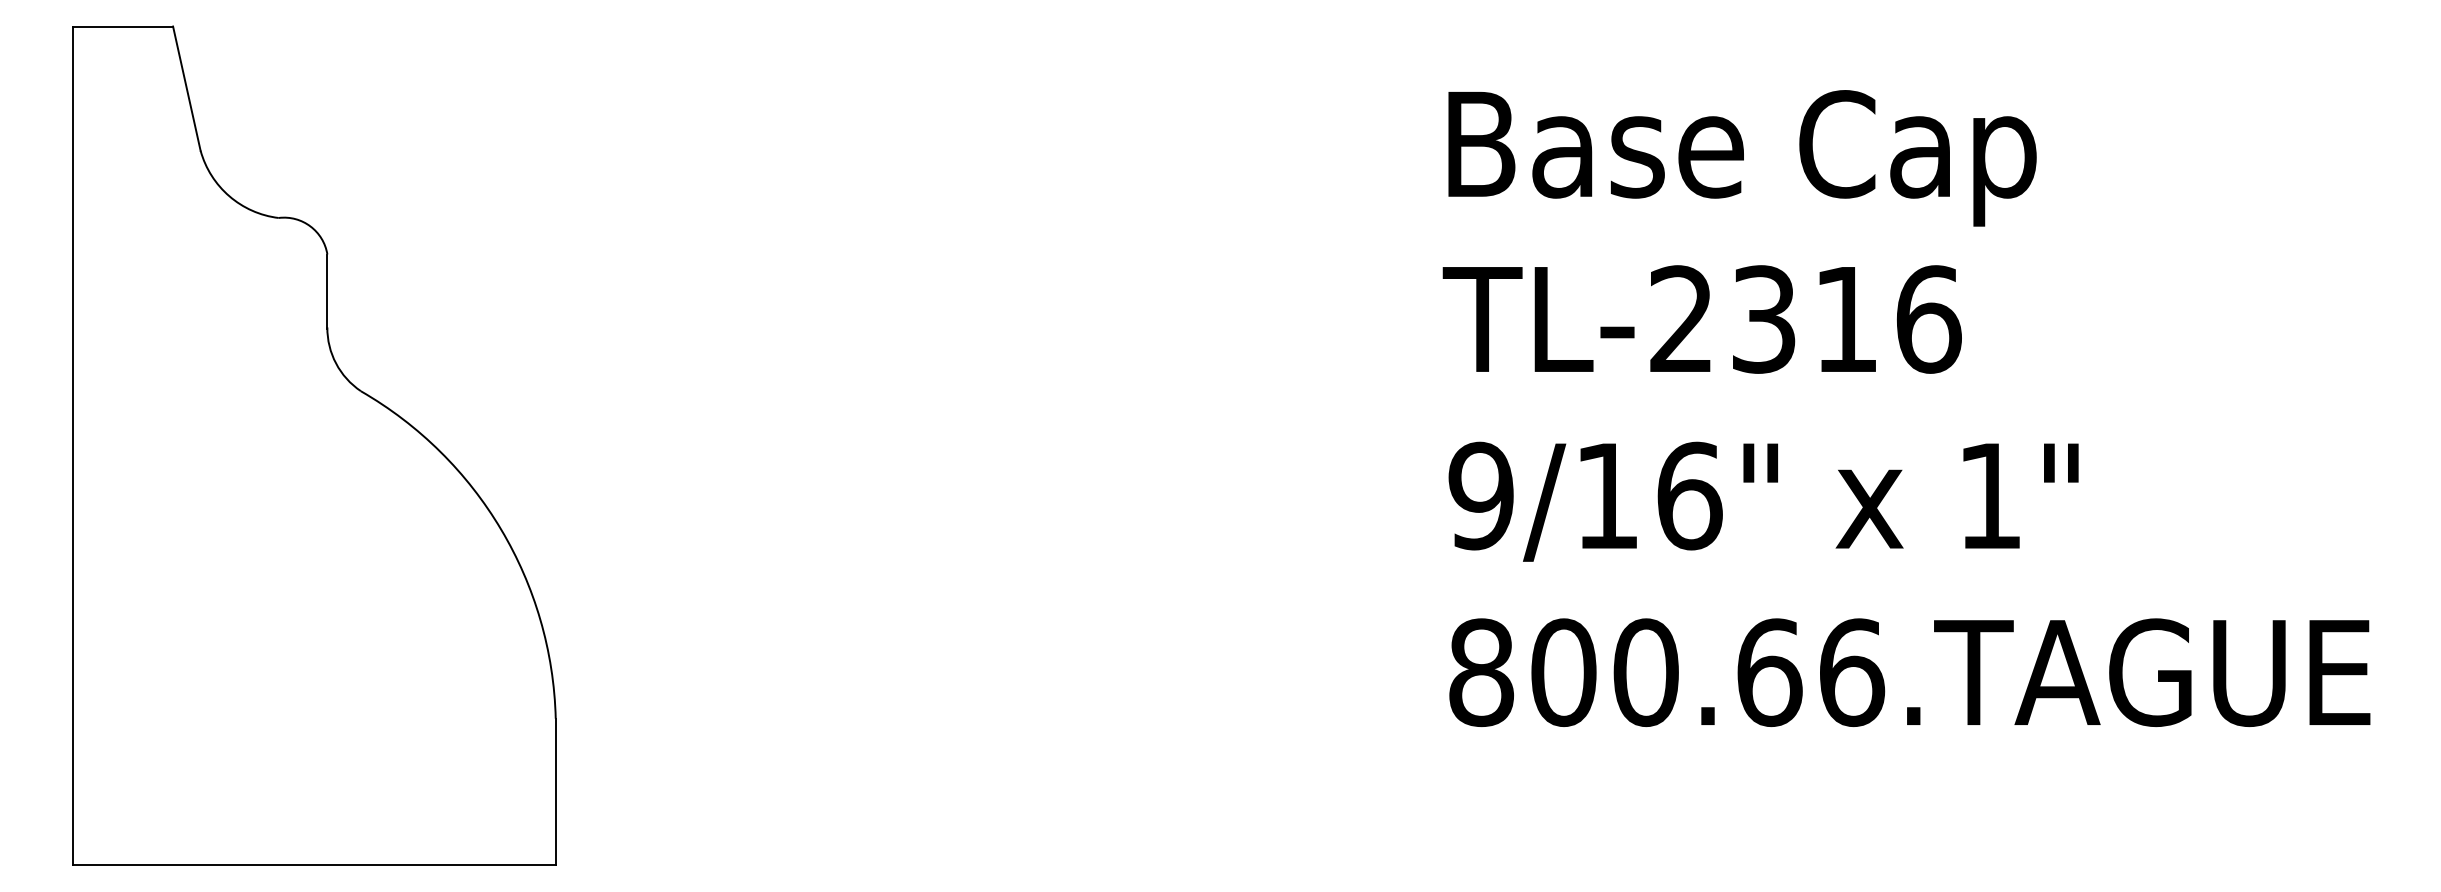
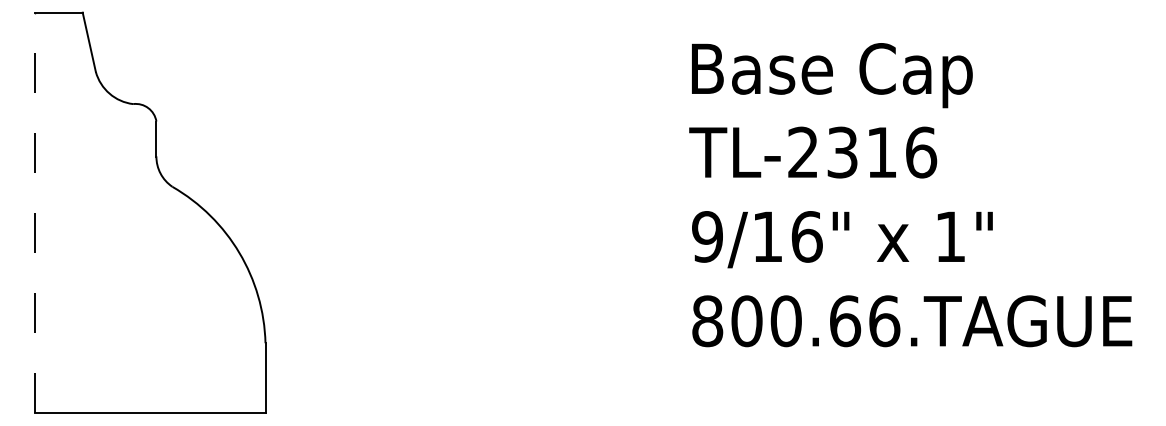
line: (72, 444) -> (34, 212), solid -> dashed

